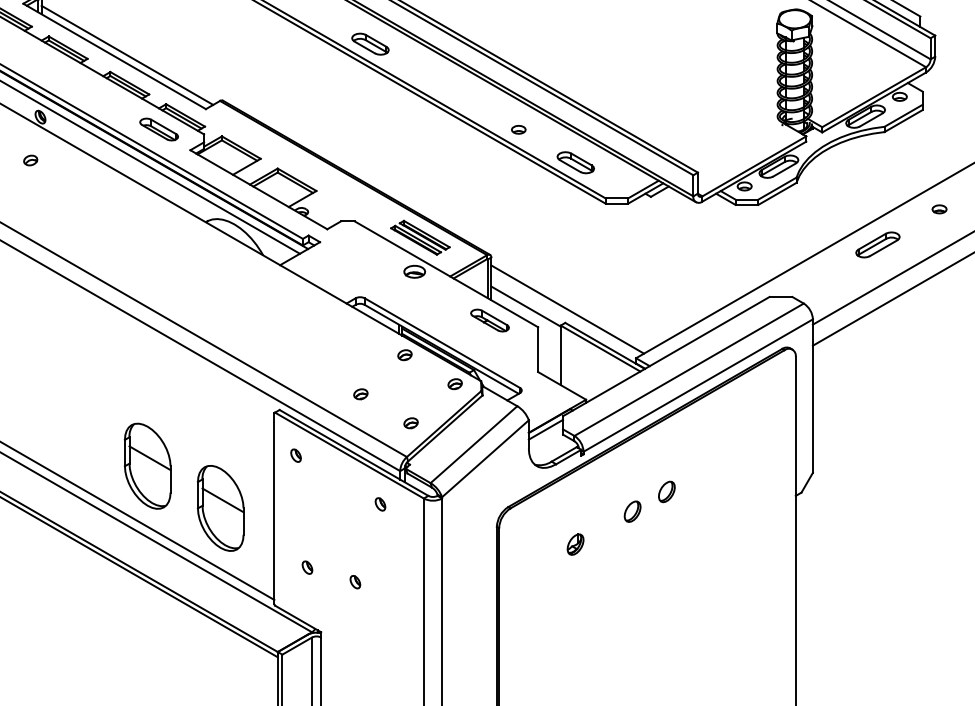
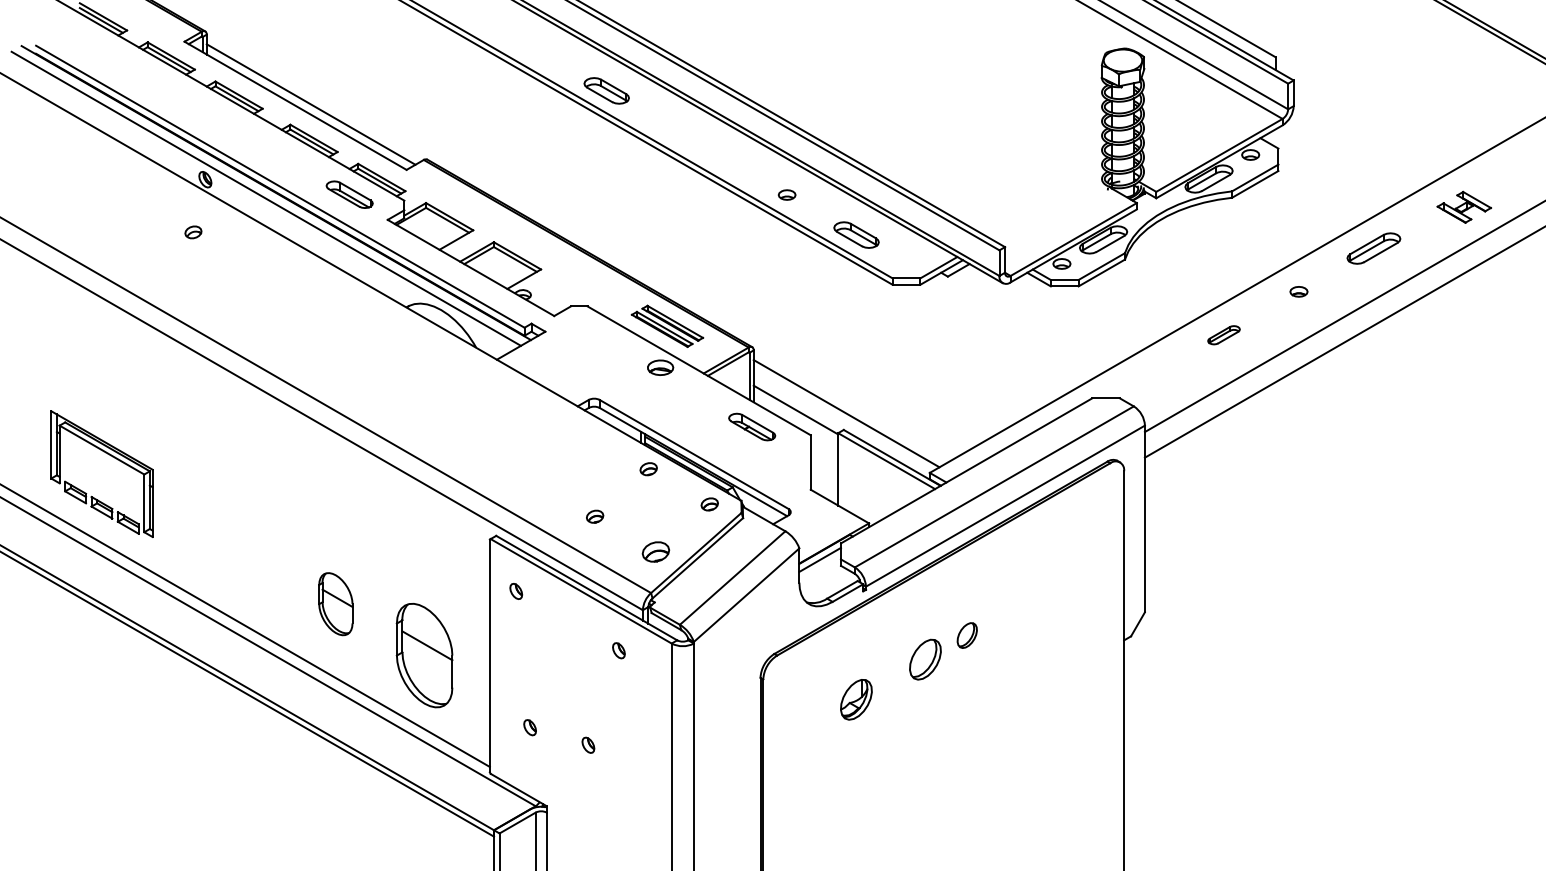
part: (877, 245) -> (1223, 335), size x0.6
part: (411, 422) -> (656, 551), size x1.6
part: (147, 465) -> (335, 603), size x0.6
part: (632, 511) -> (925, 659), size x1.6
part: (574, 544) -> (855, 699), size x1.6

